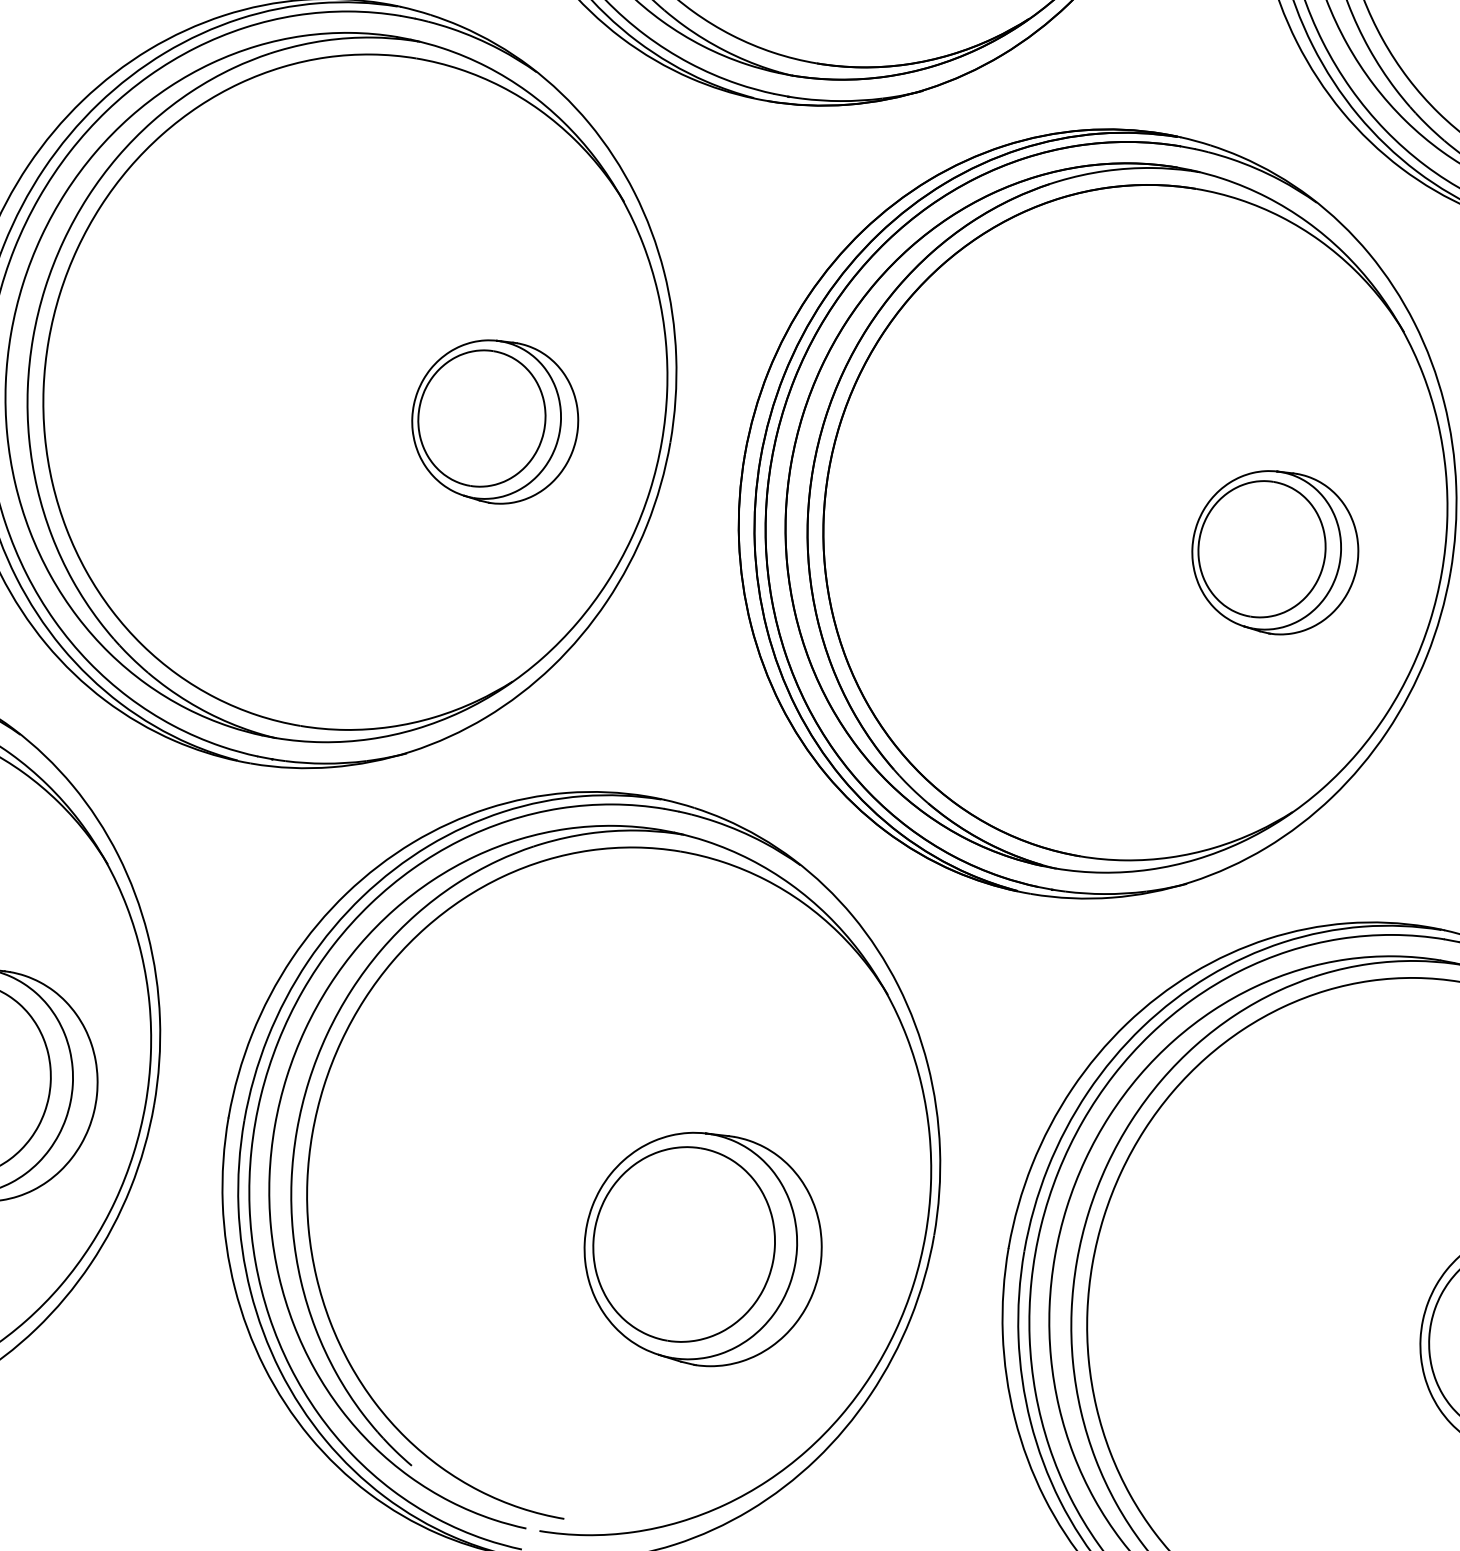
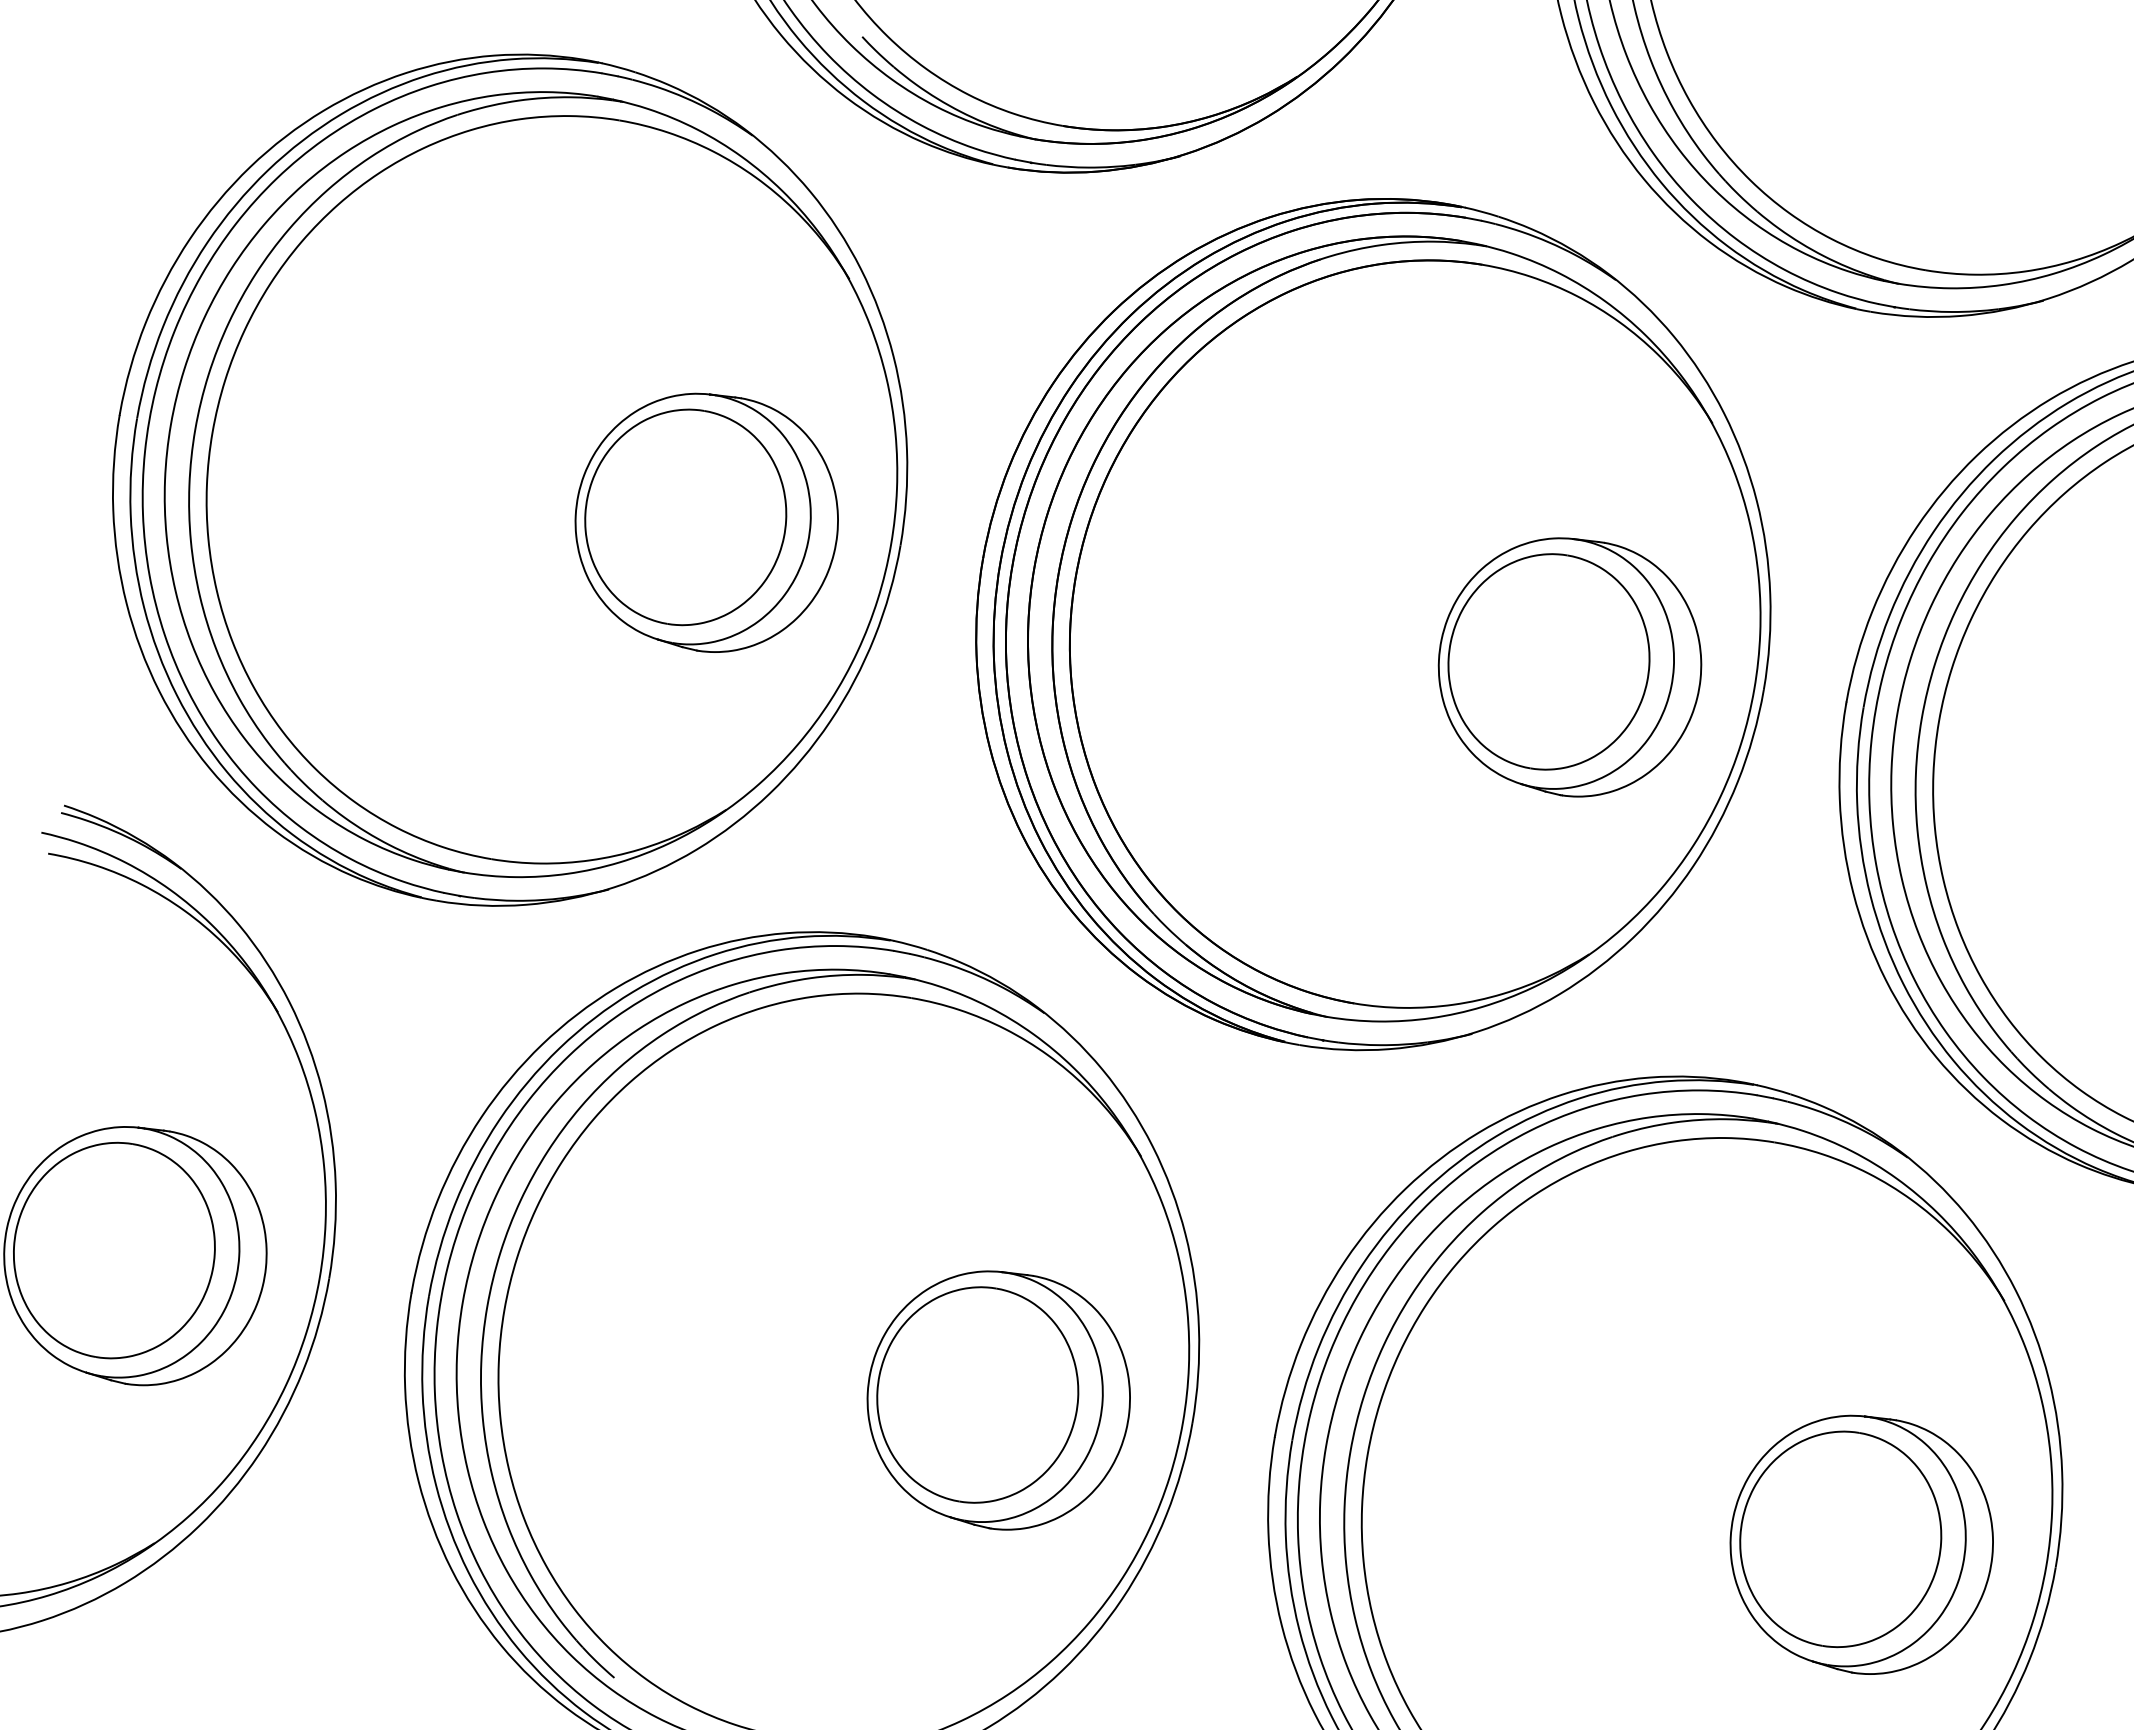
part: (495, 421) -> (706, 522), size x1.43
part: (1274, 552) -> (1569, 667), size x1.43
part: (702, 1249) -> (998, 1400), moved

